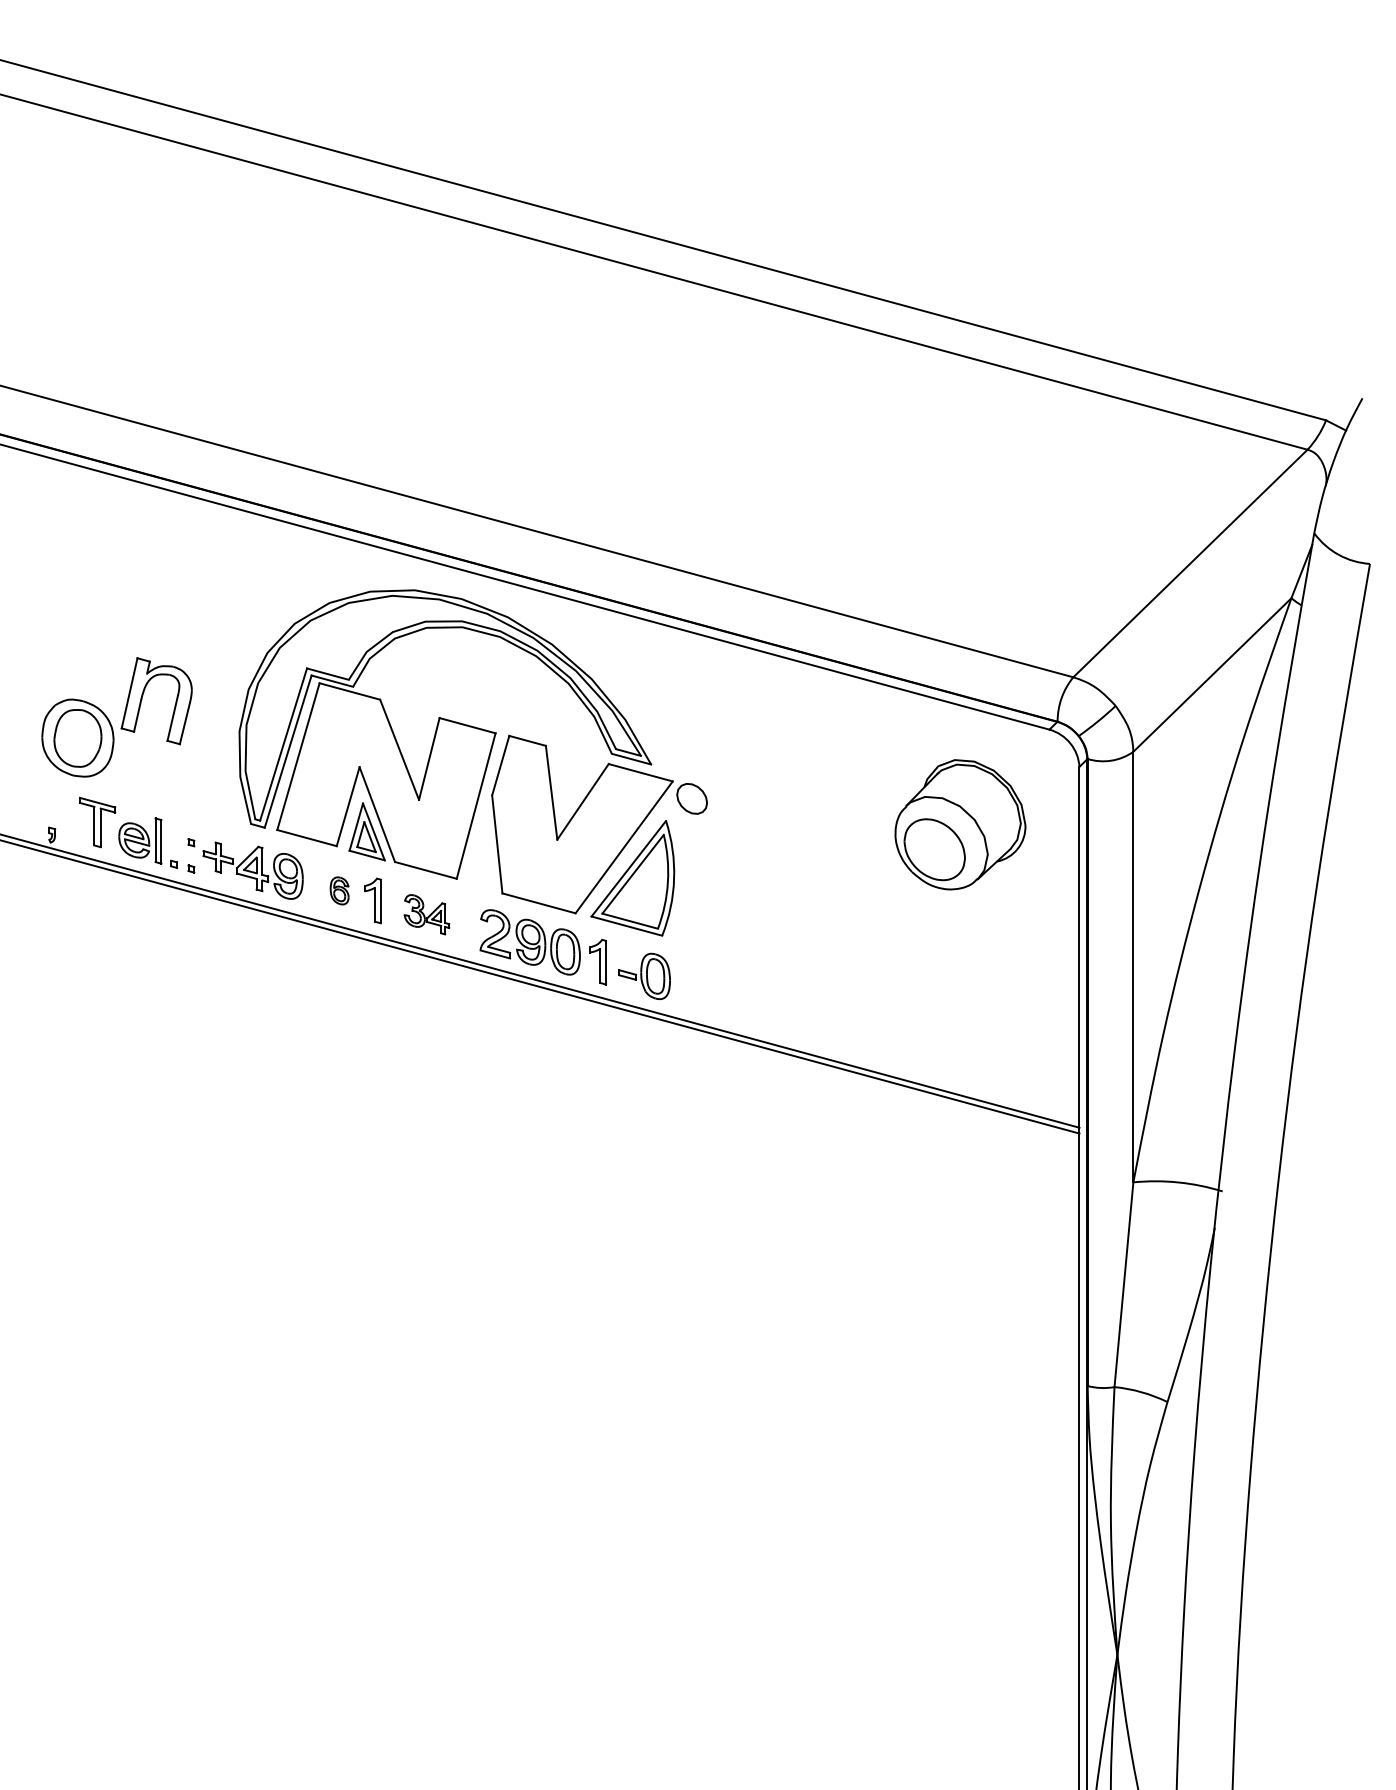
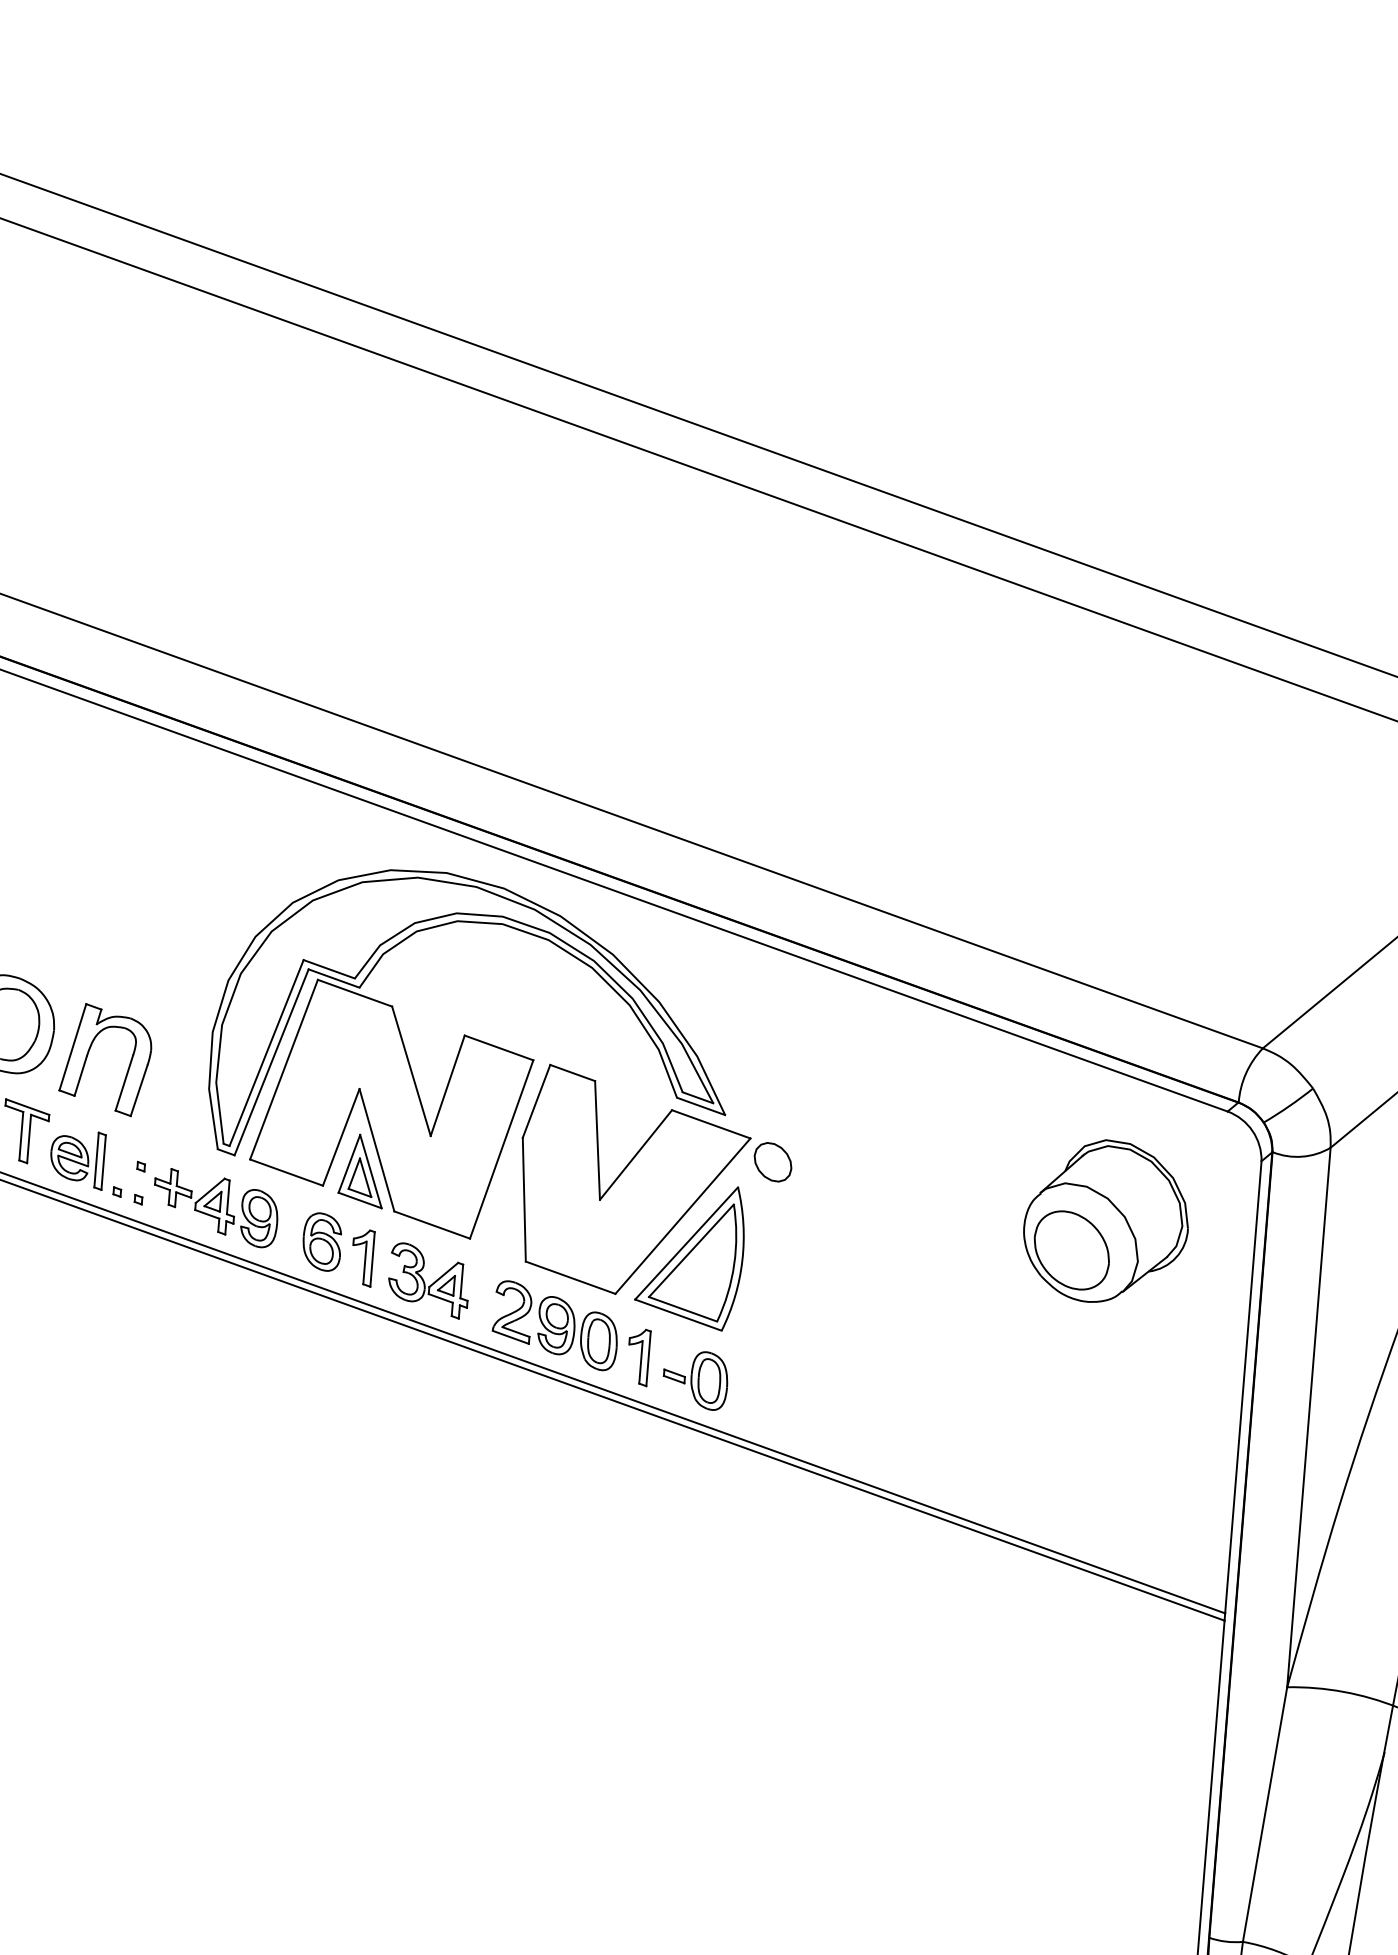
part: (142, 699) -> (88, 1056), moved
part: (339, 890) -> (321, 1241), size x1.67
part: (426, 914) -> (428, 1280), size x1.43

